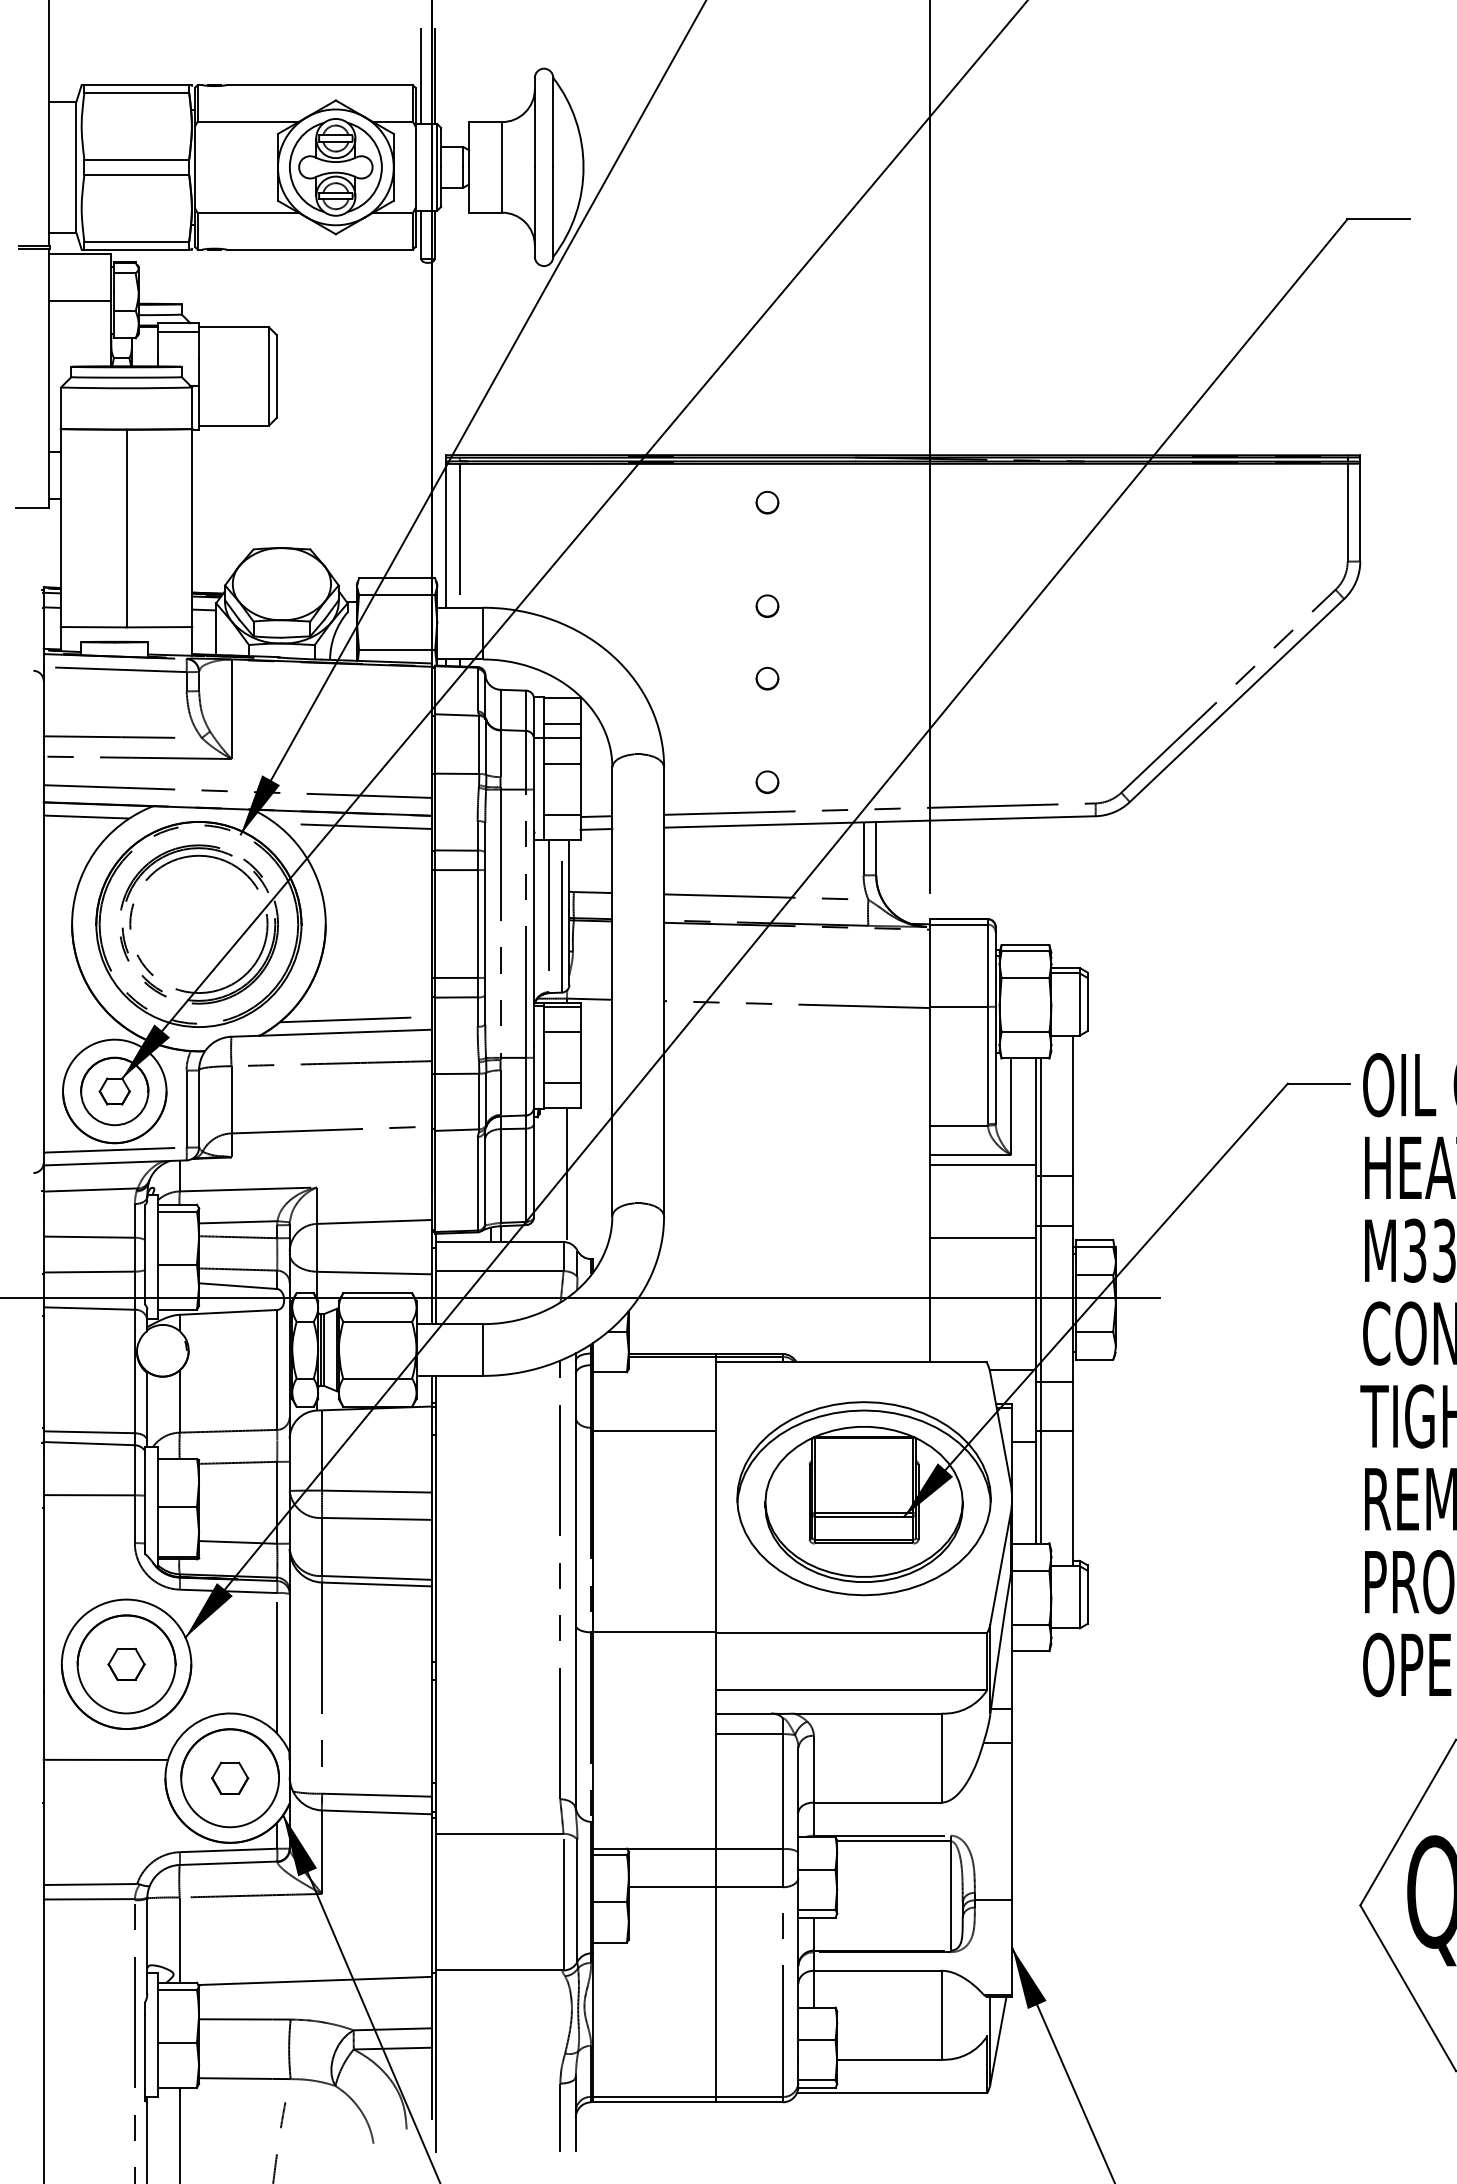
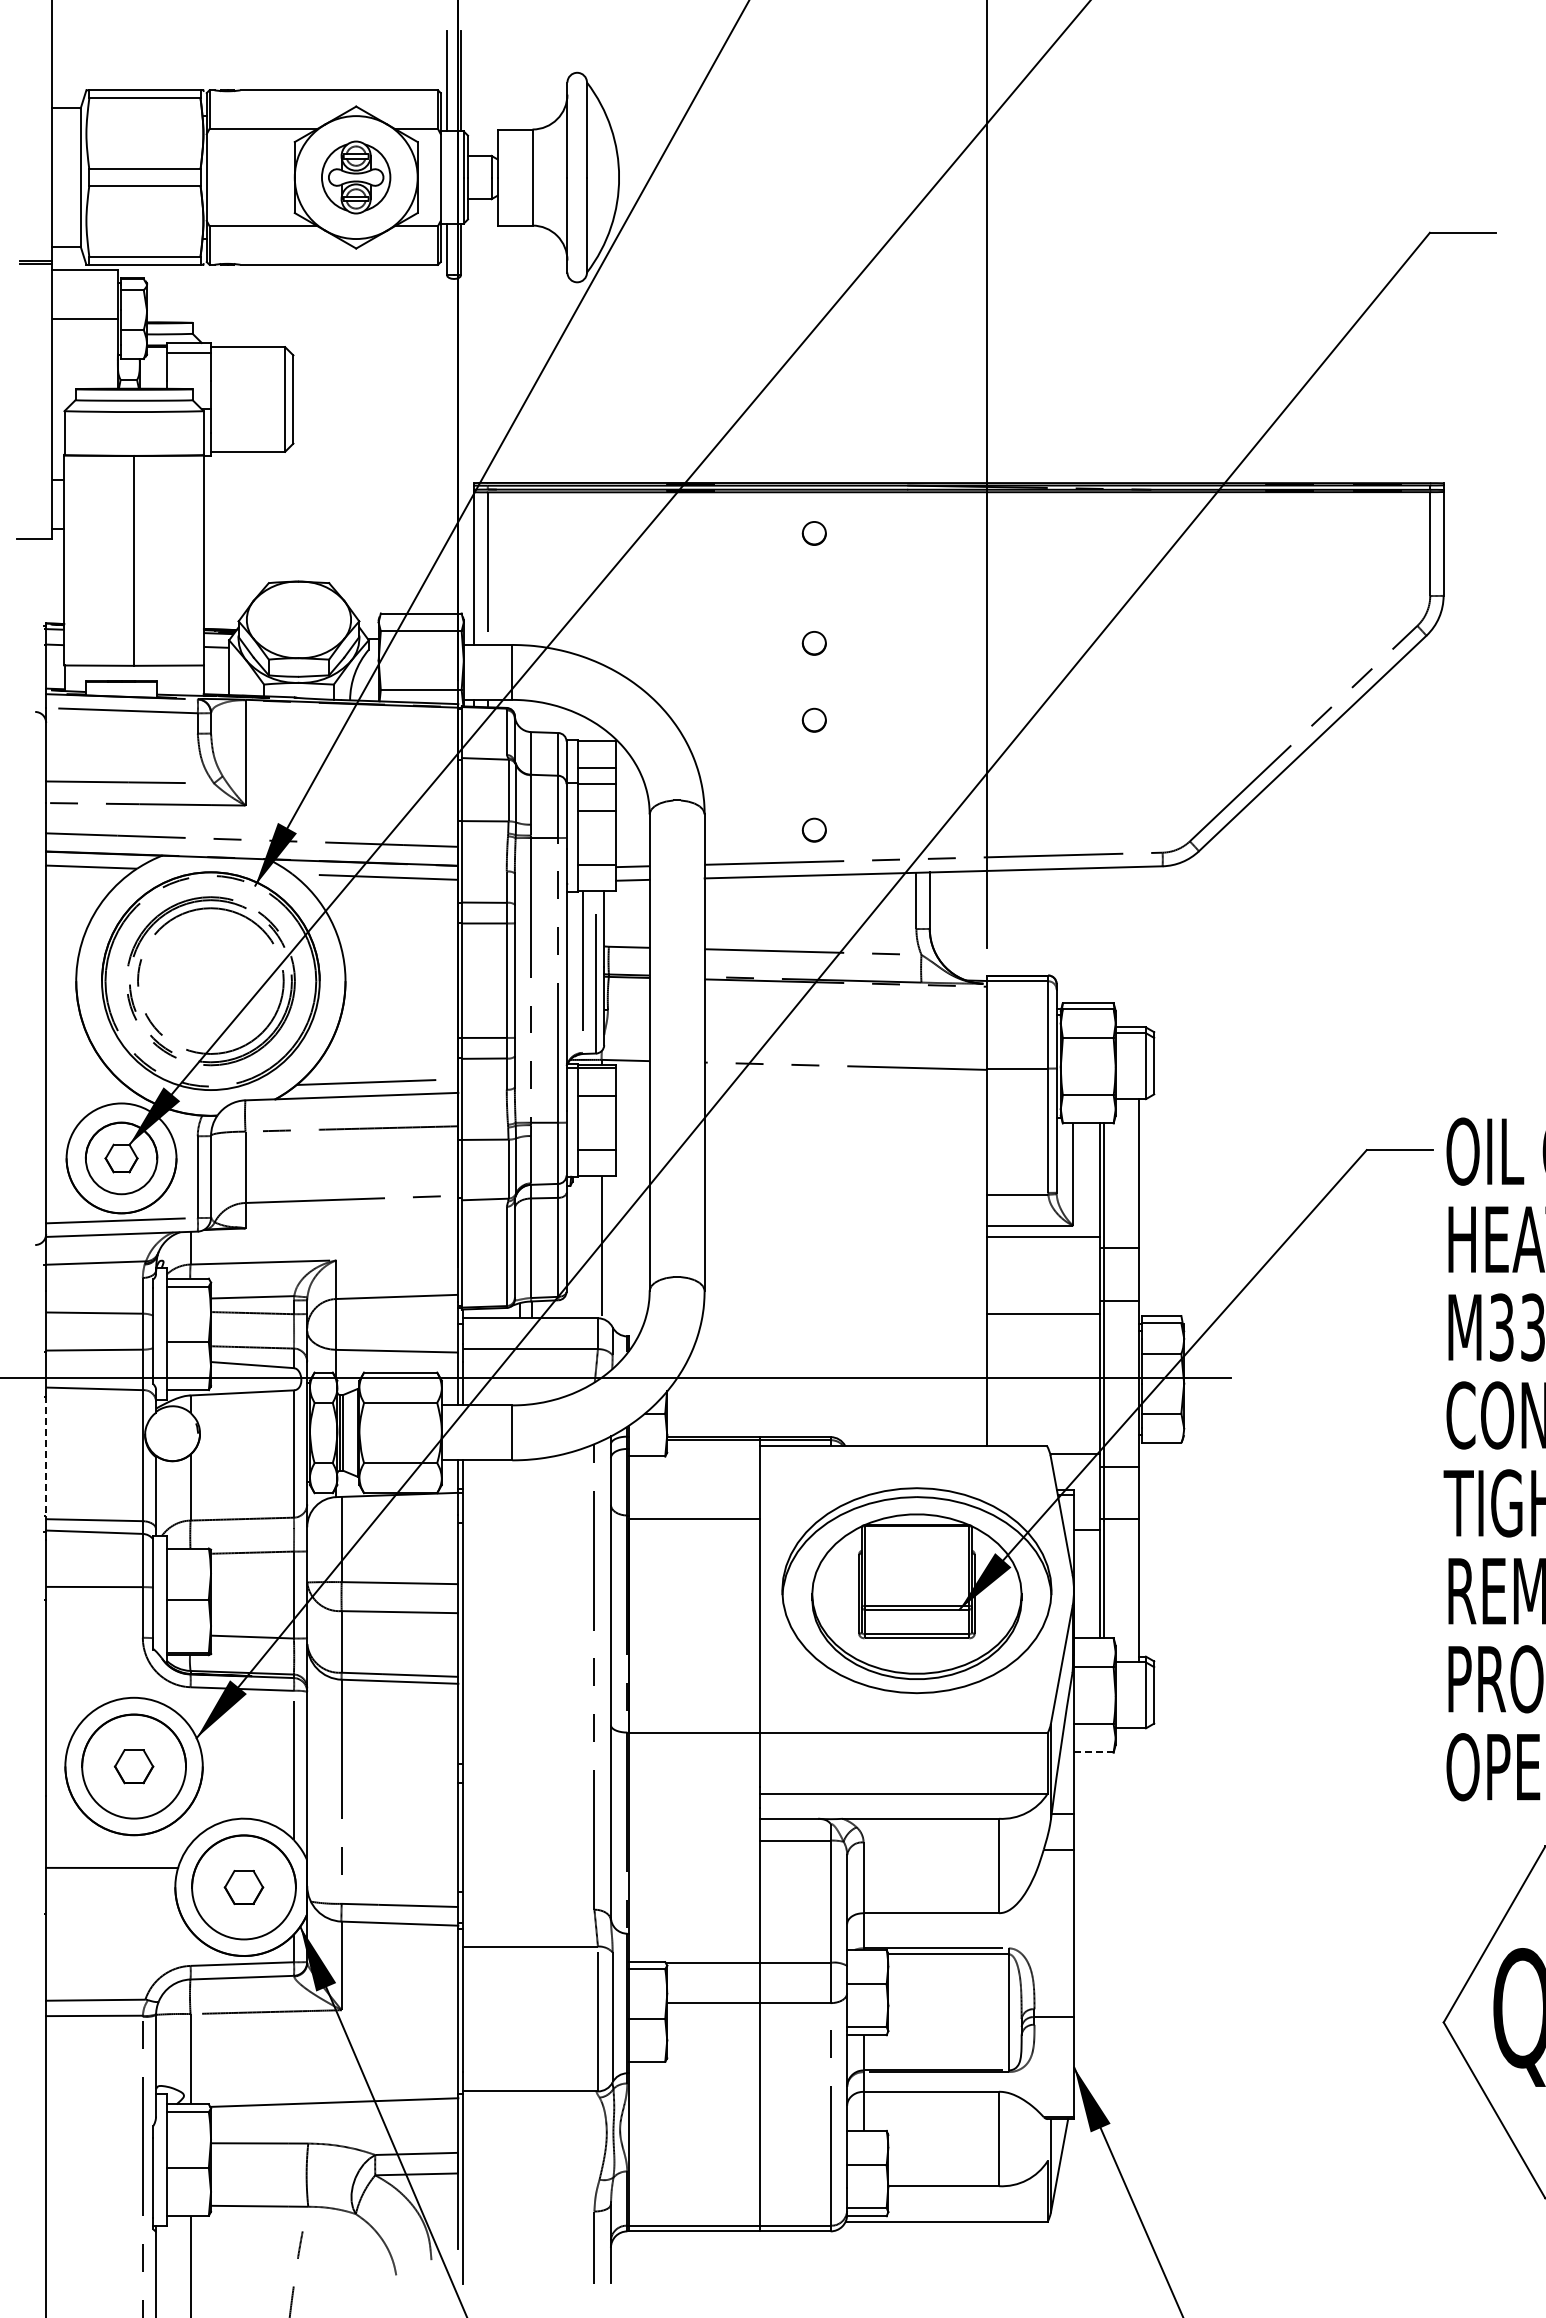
part: (335, 167) -> (355, 177), size x0.7
line: (44, 1373) -> (46, 1457), solid -> dashed
line: (1031, 1651) -> (1094, 1752), solid -> dashed

